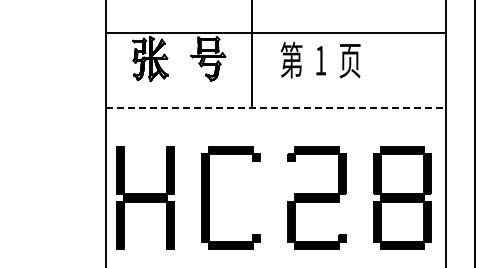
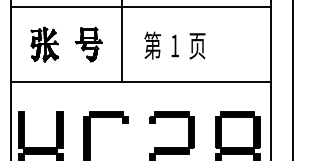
line: (276, 33) -> (141, 7), moved
line: (276, 107) -> (141, 81), dashed -> solid

